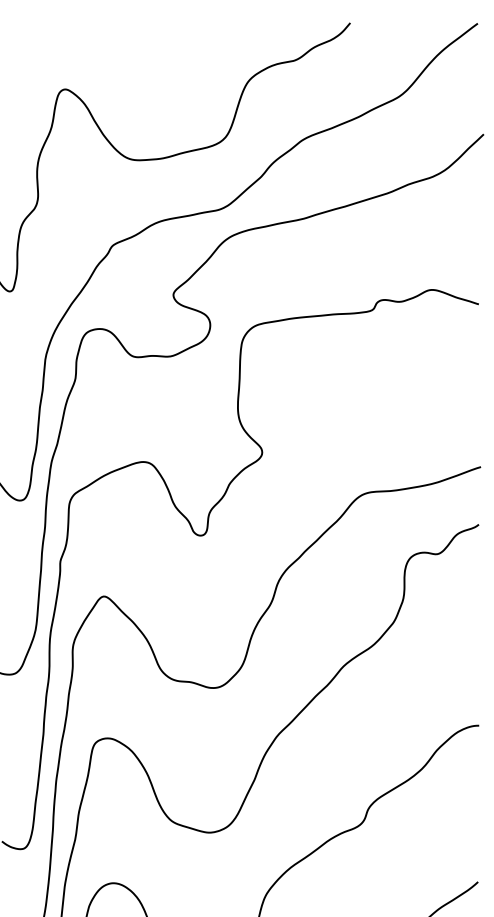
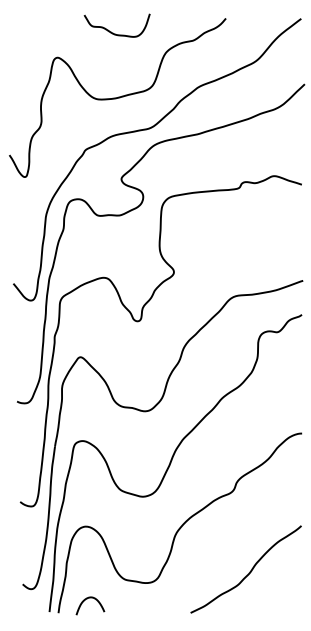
curve: (159, 46) -> (113, 32), added

